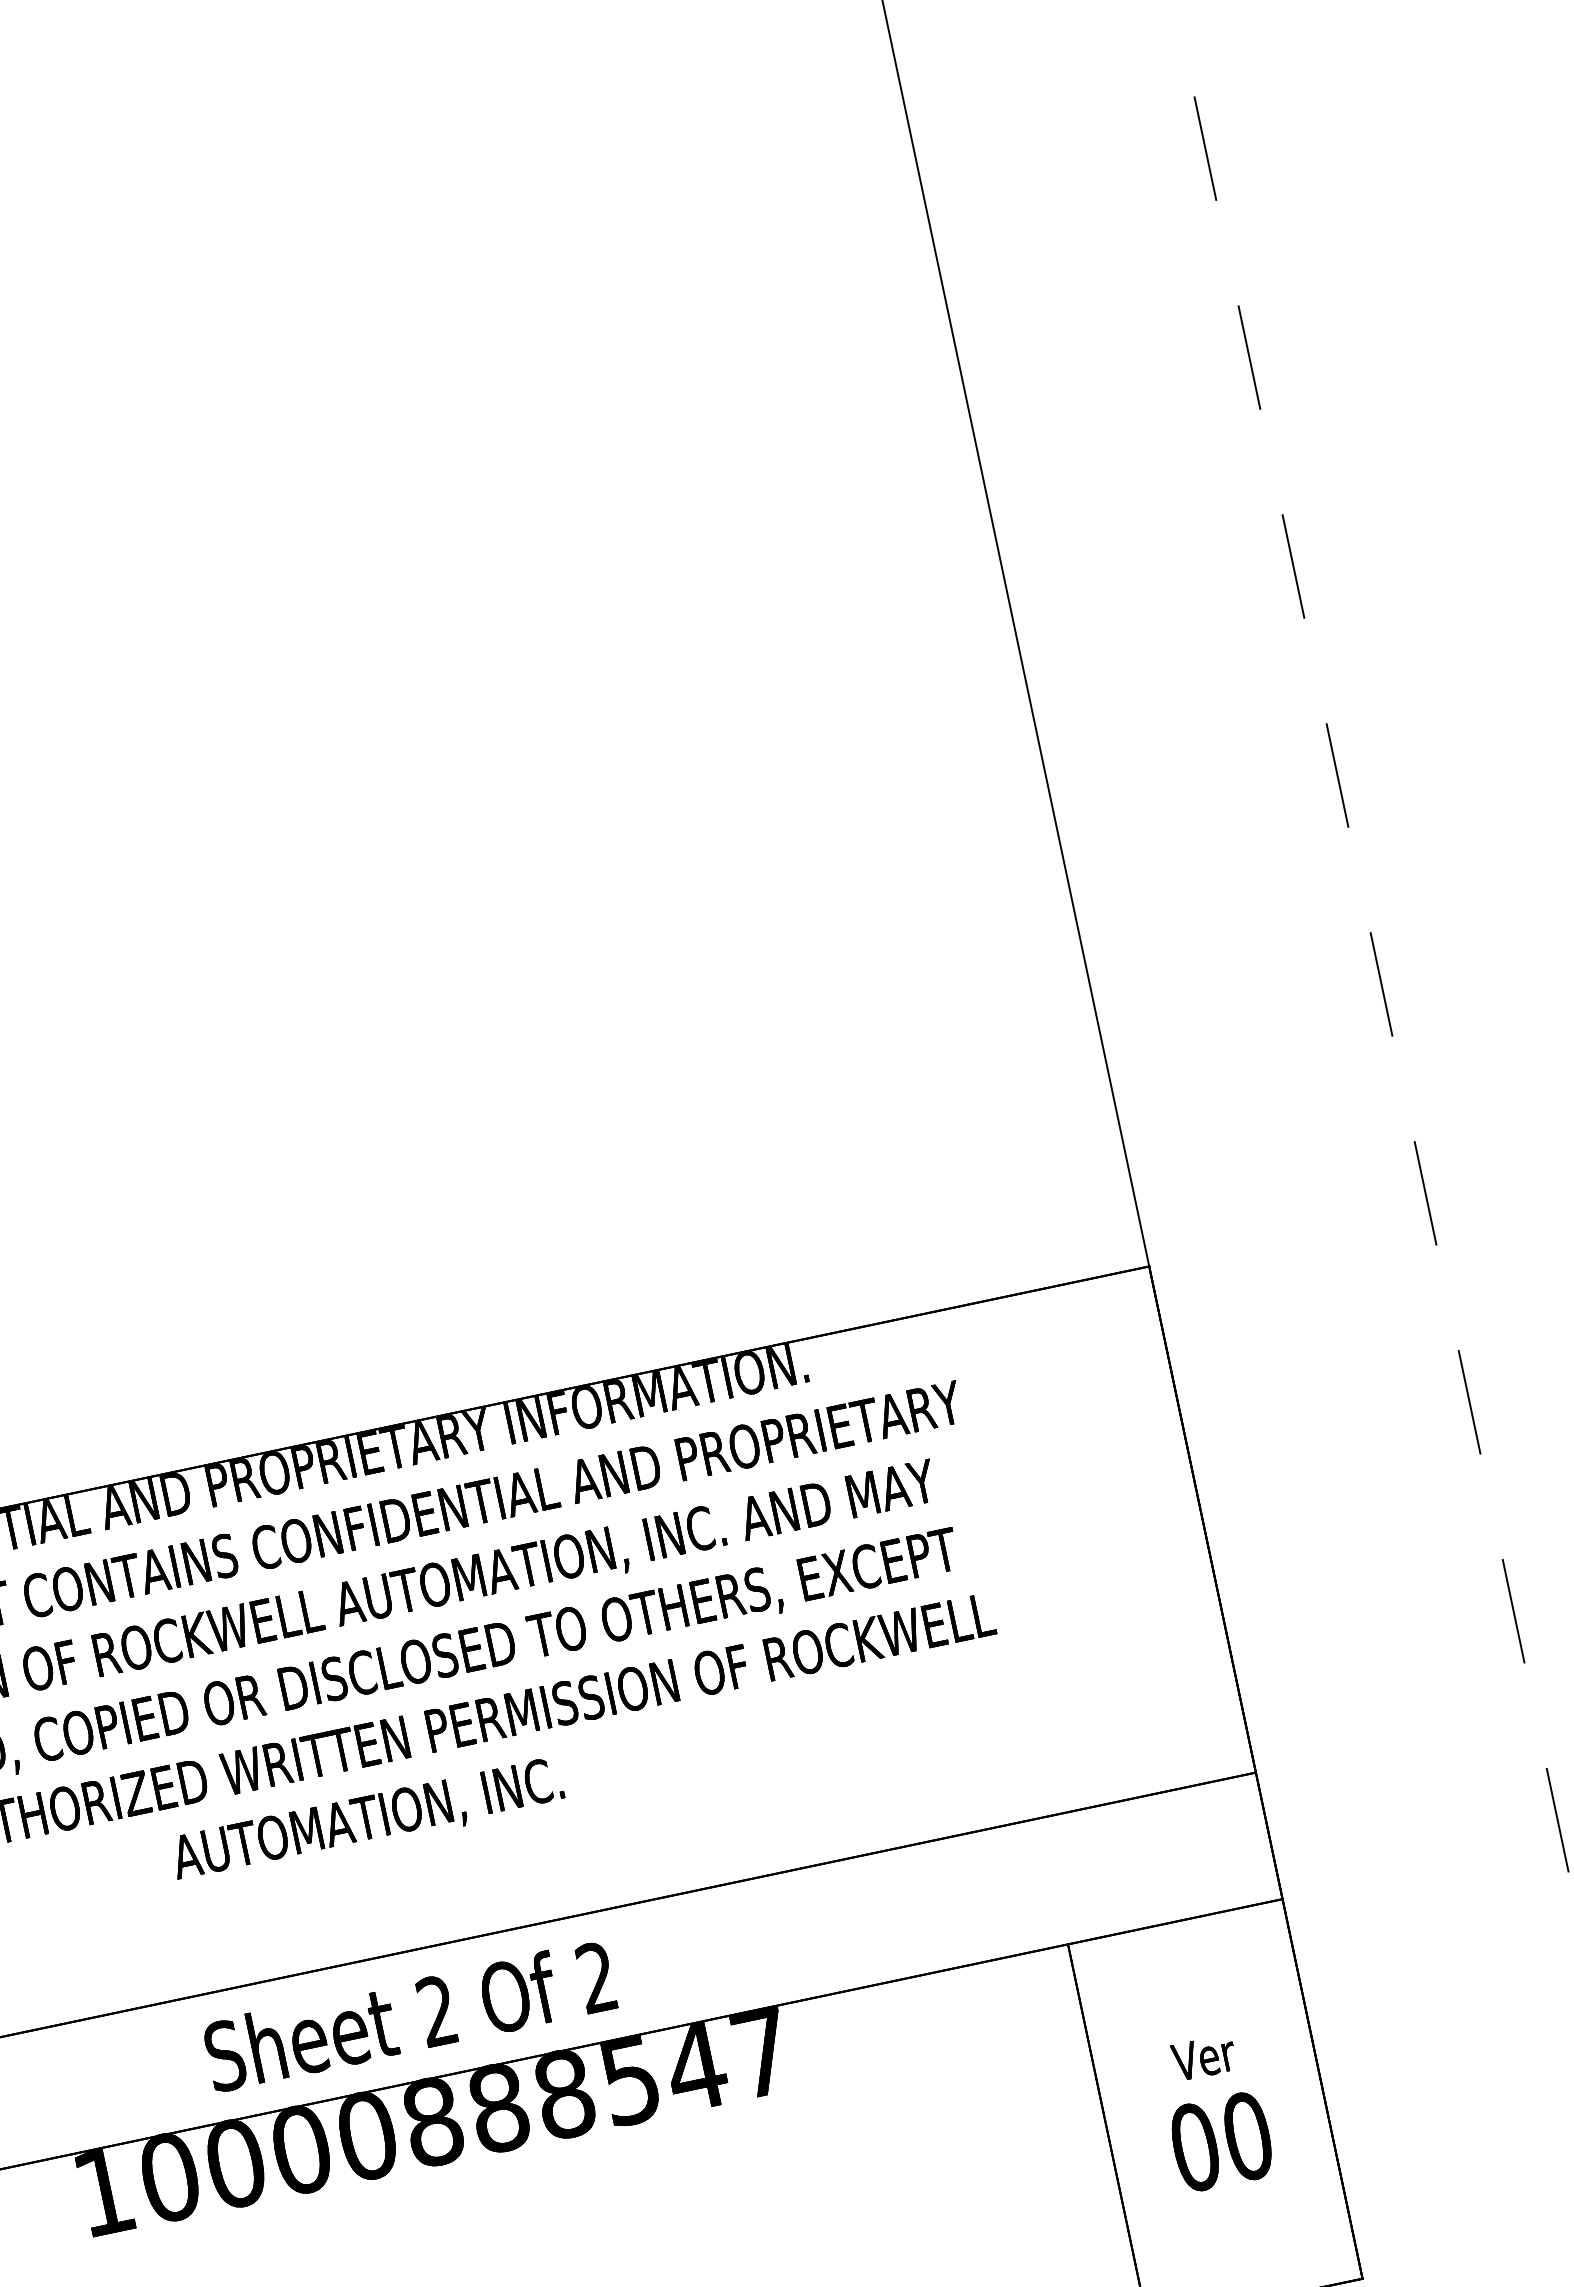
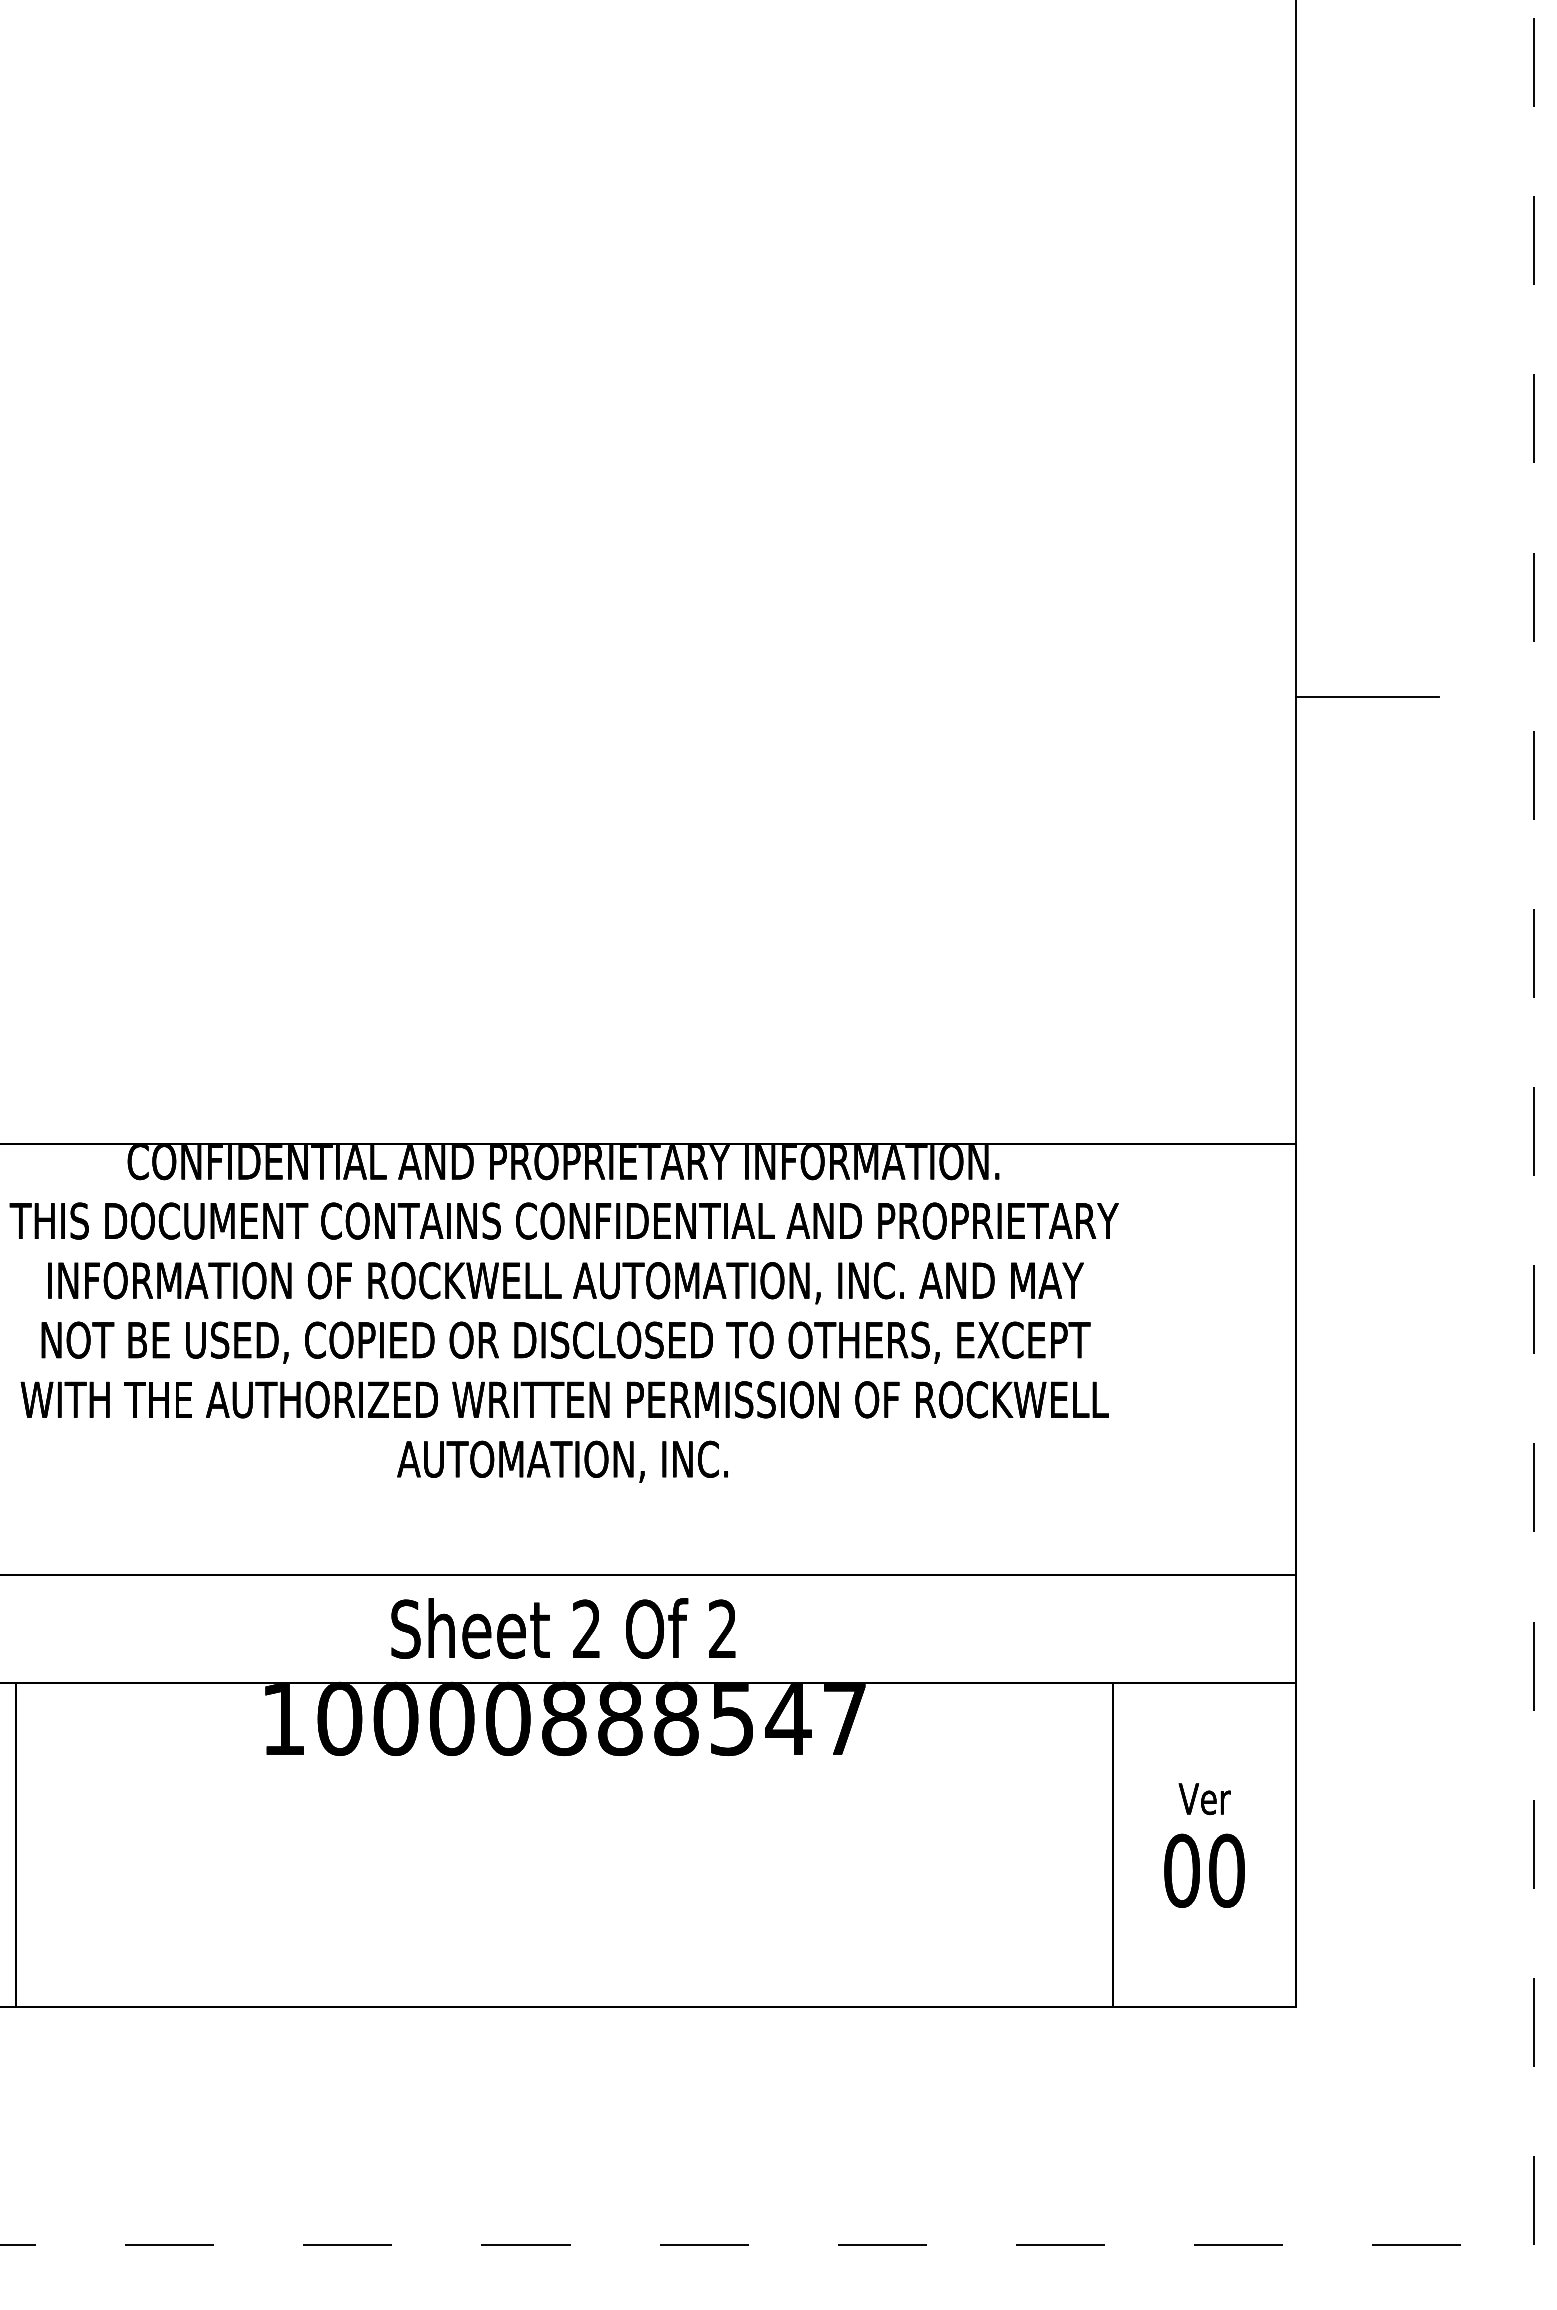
line: (1122, 724) -> (1367, 696), added

